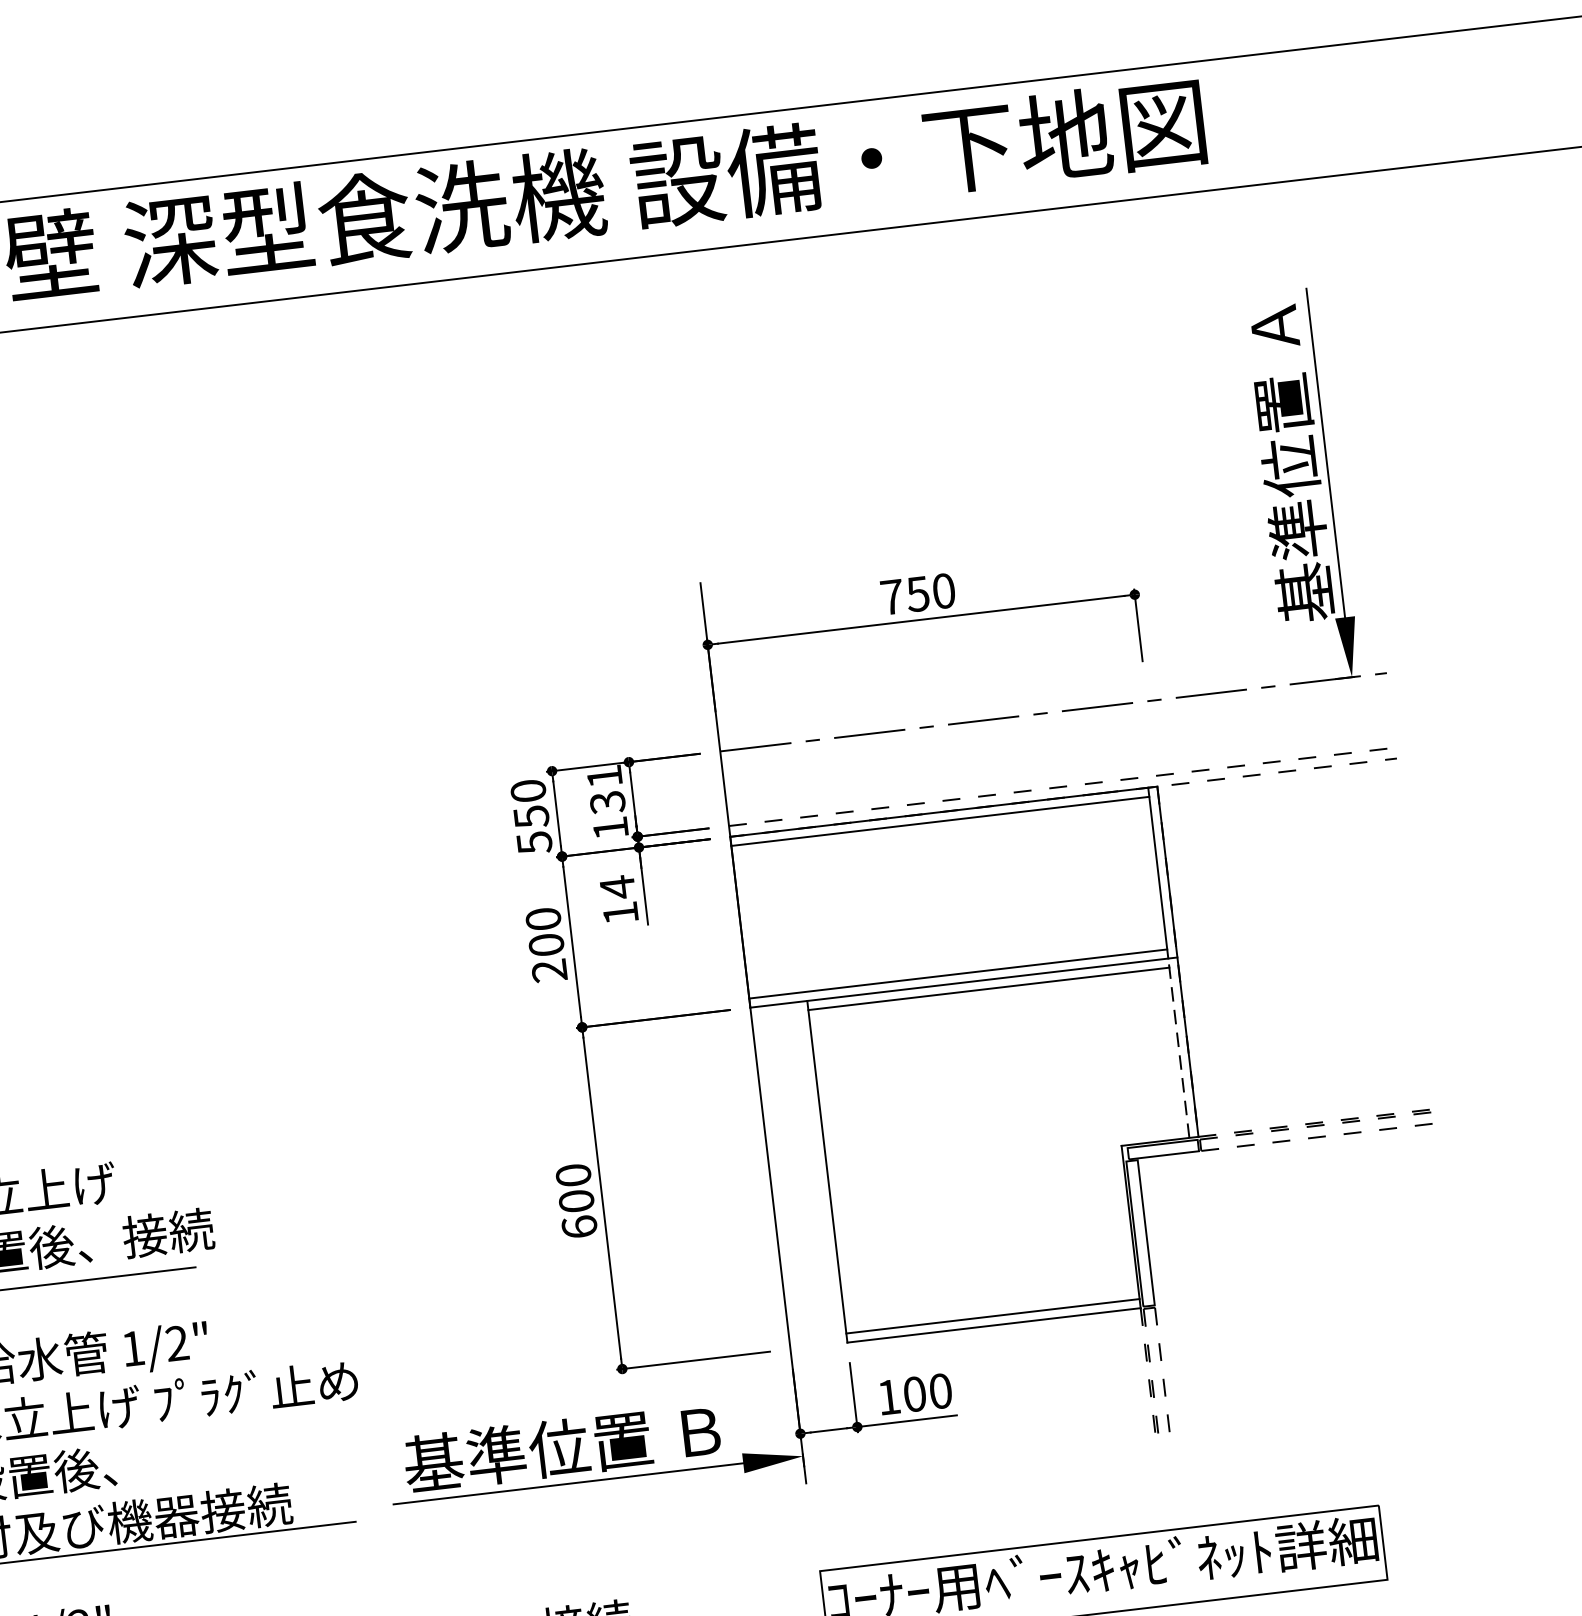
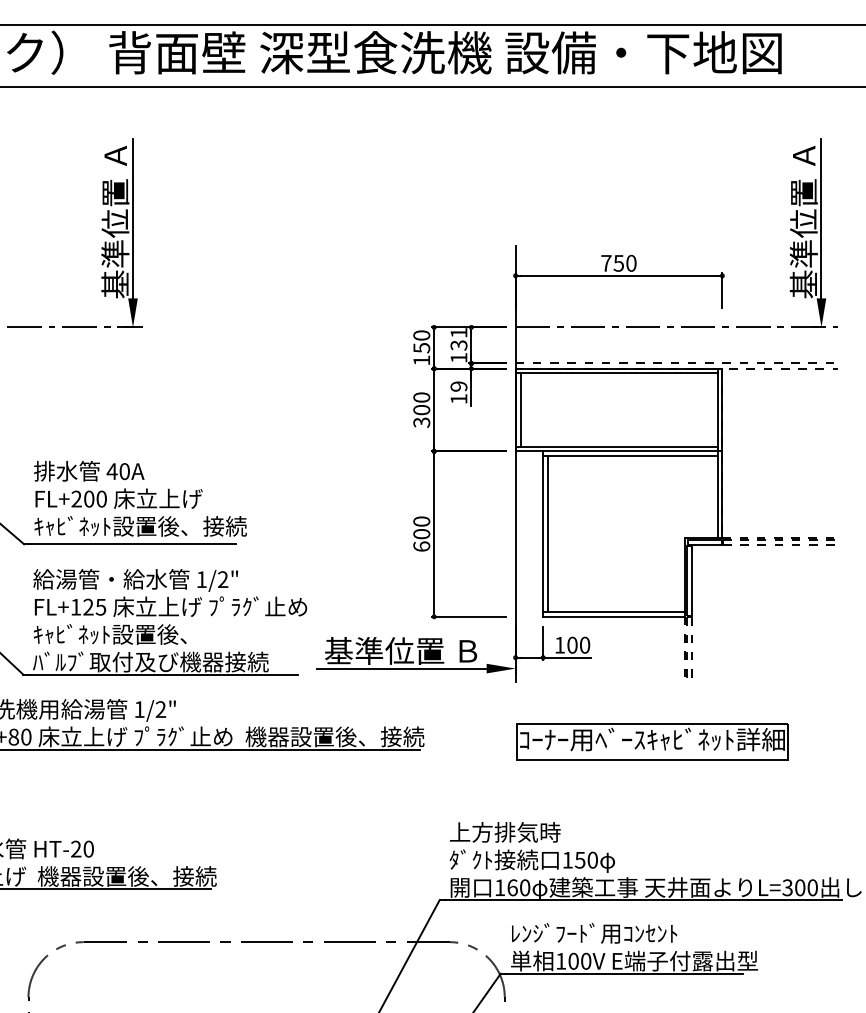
text: (533, 842) -> (421, 360), 550 -> 150
text: (616, 887) -> (458, 386), 14 -> 19
line: (750, 921) -> (520, 410), added
text: (548, 970) -> (421, 422), 200 -> 300
line: (1177, 1047) -> (717, 494), dashed -> solid
line: (836, 1169) -> (547, 533), added

